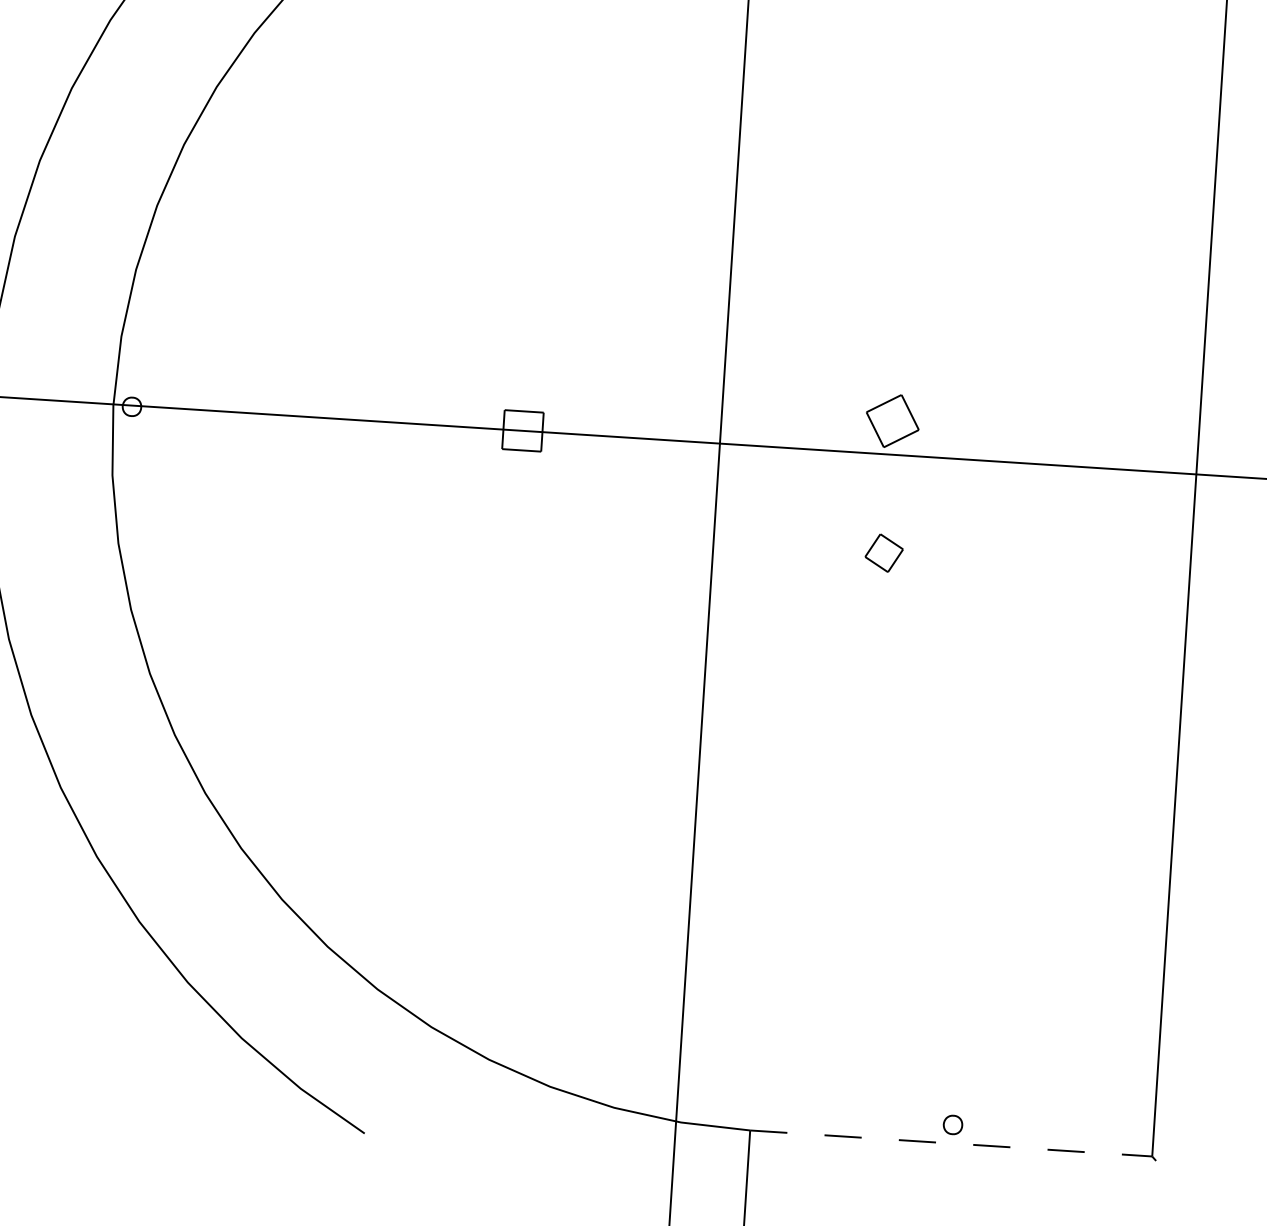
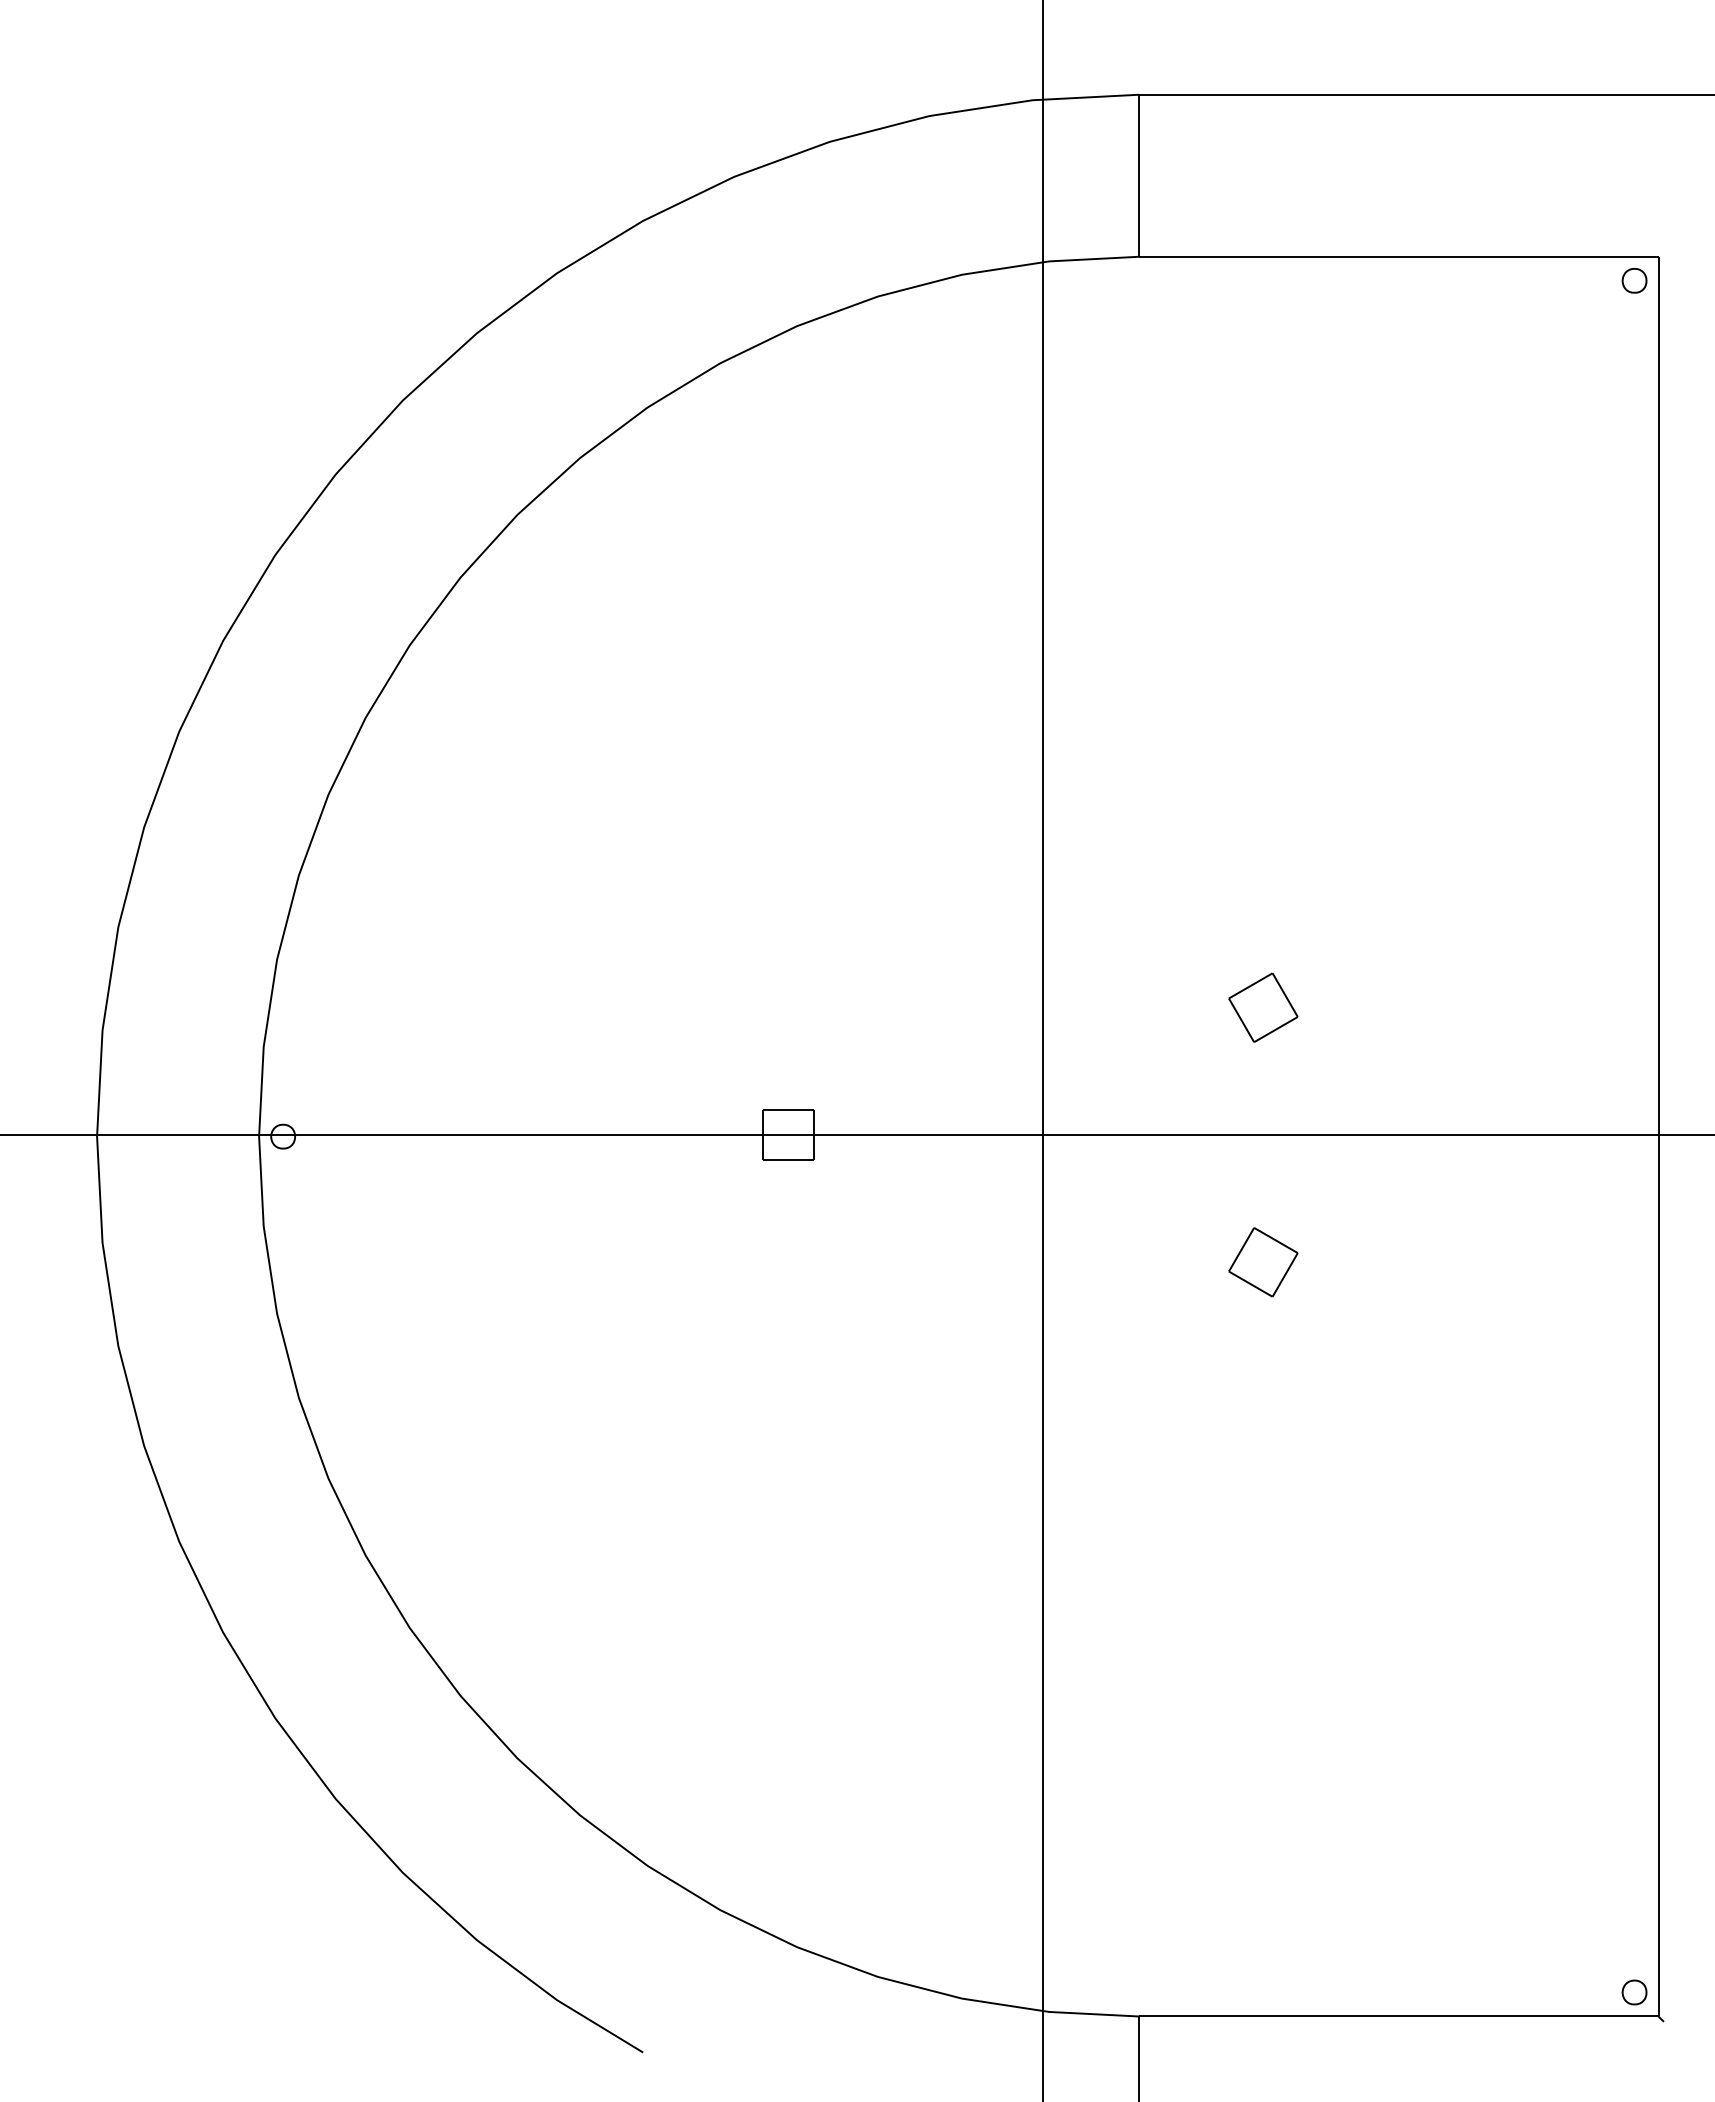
part: (892, 420) -> (1263, 1007), moved
part: (884, 553) -> (1263, 1262), size x1.43
part: (952, 1124) -> (1634, 1992), moved
line: (951, 1143) -> (1398, 2016), dashed -> solid

